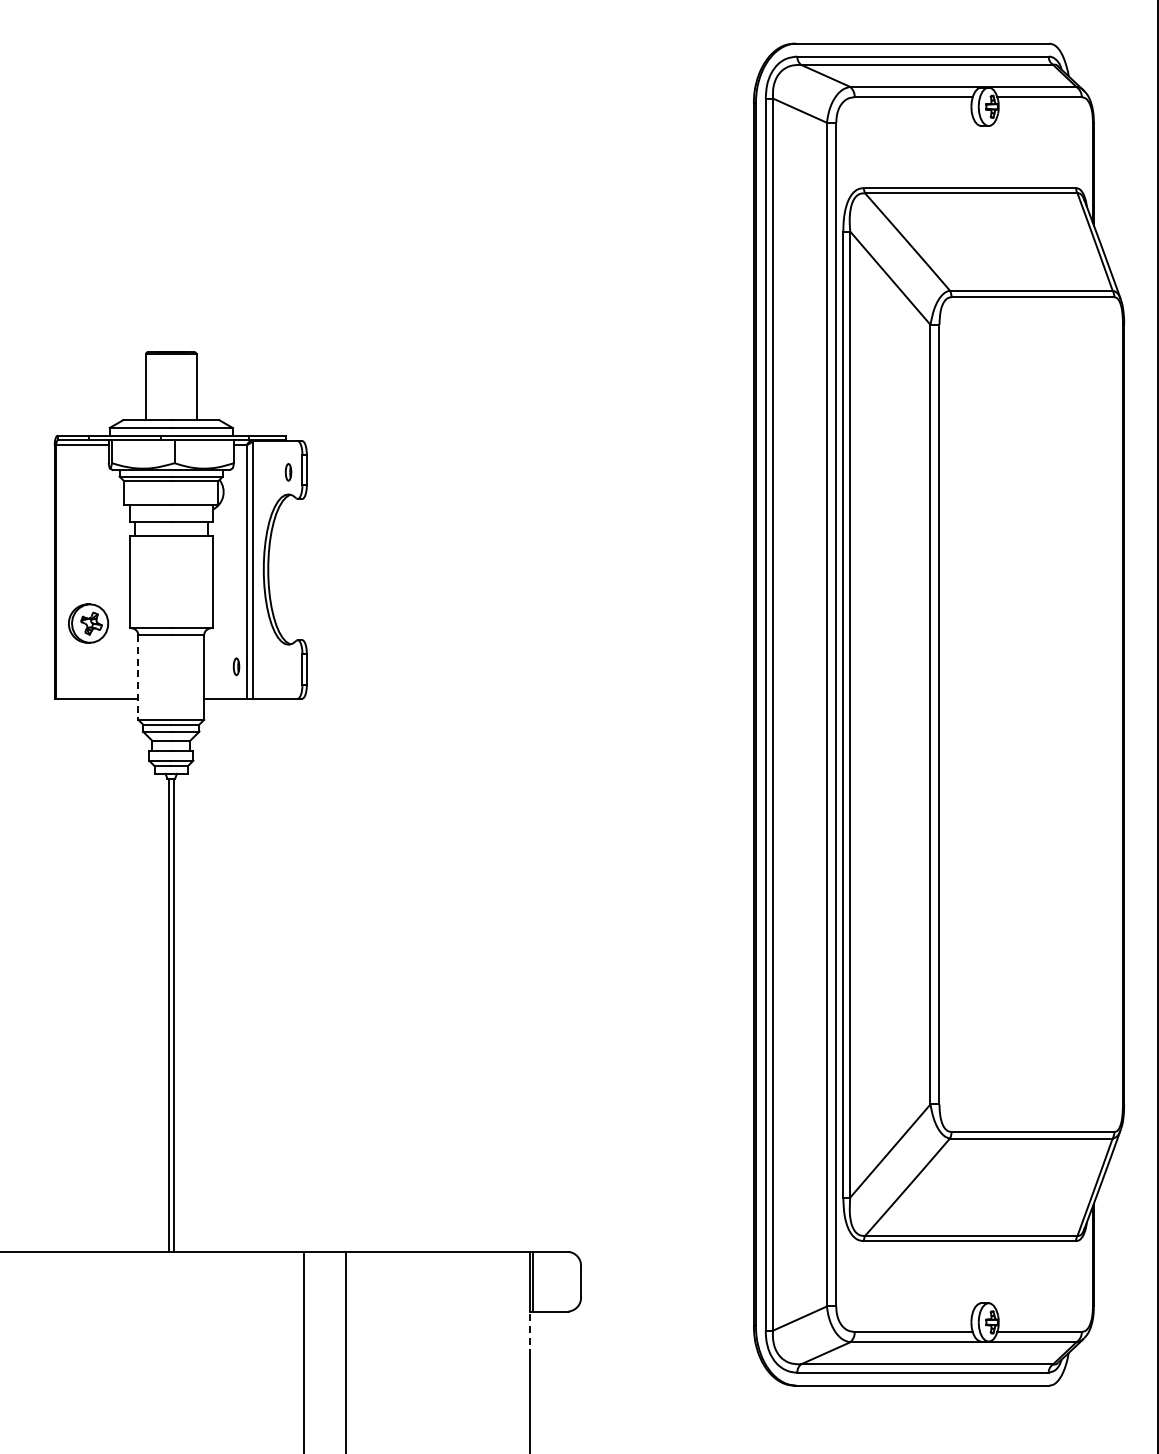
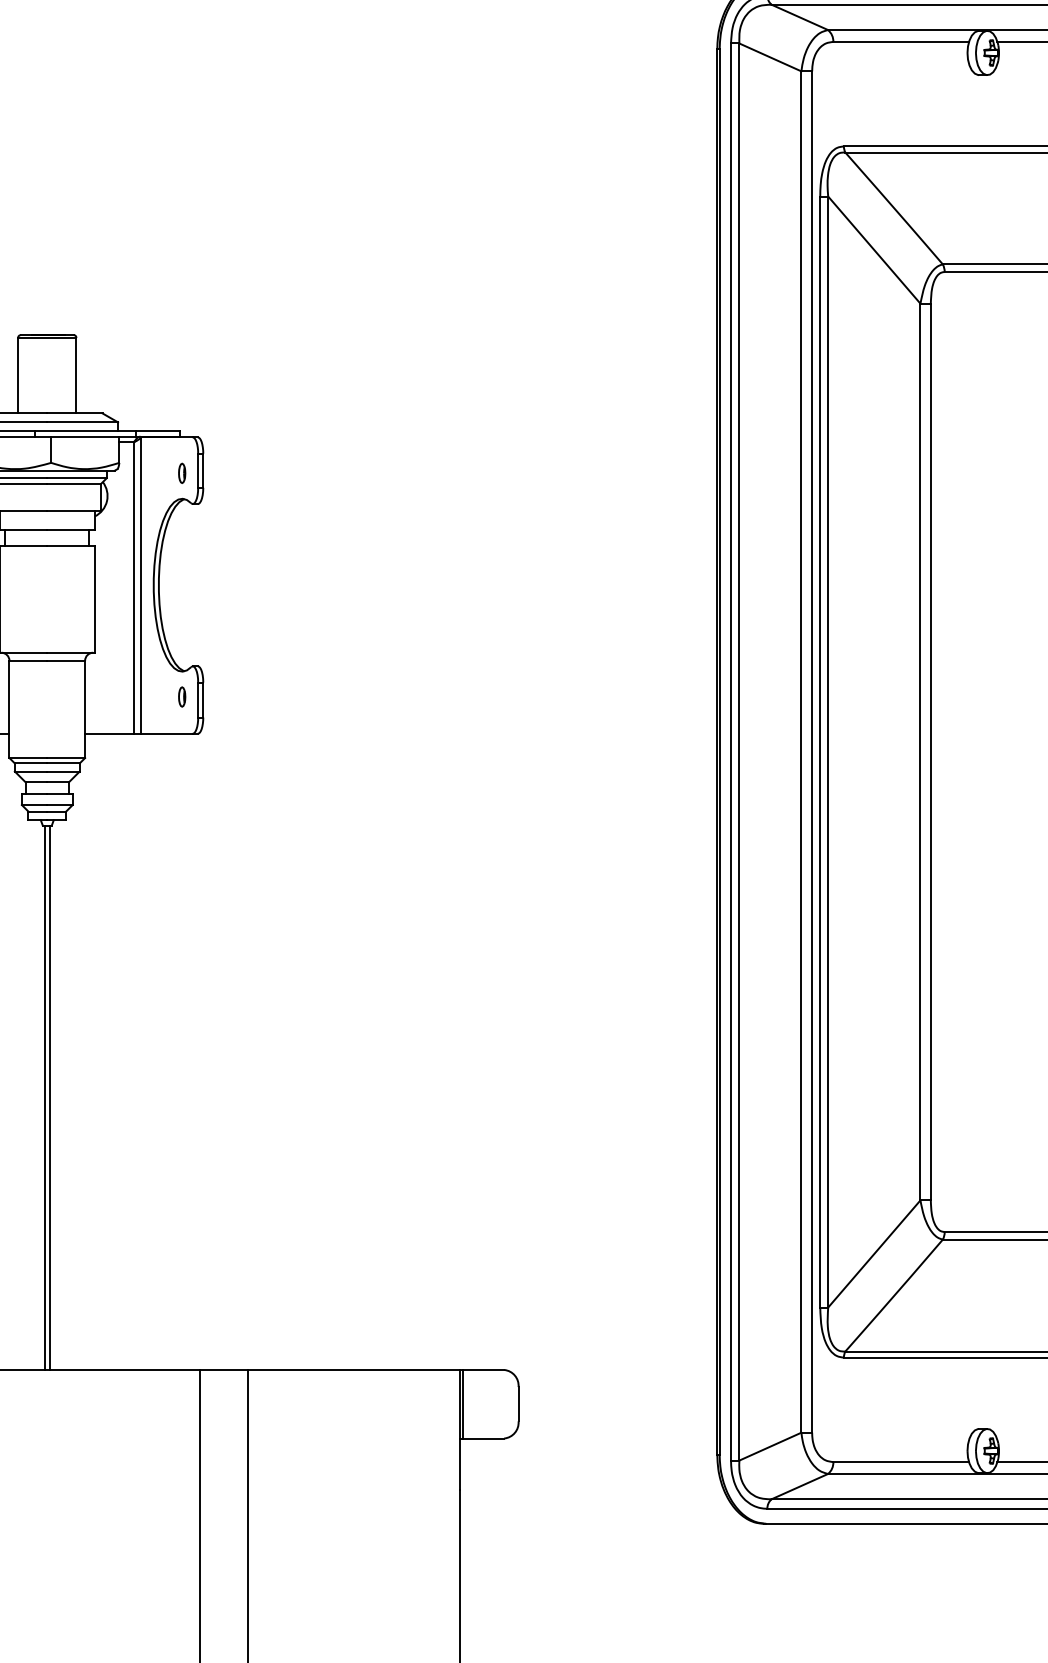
part: (236, 666) -> (182, 696), moved
line: (138, 678) -> (9, 710), dashed -> solid
line: (530, 1333) -> (460, 1463), dashed -> solid

